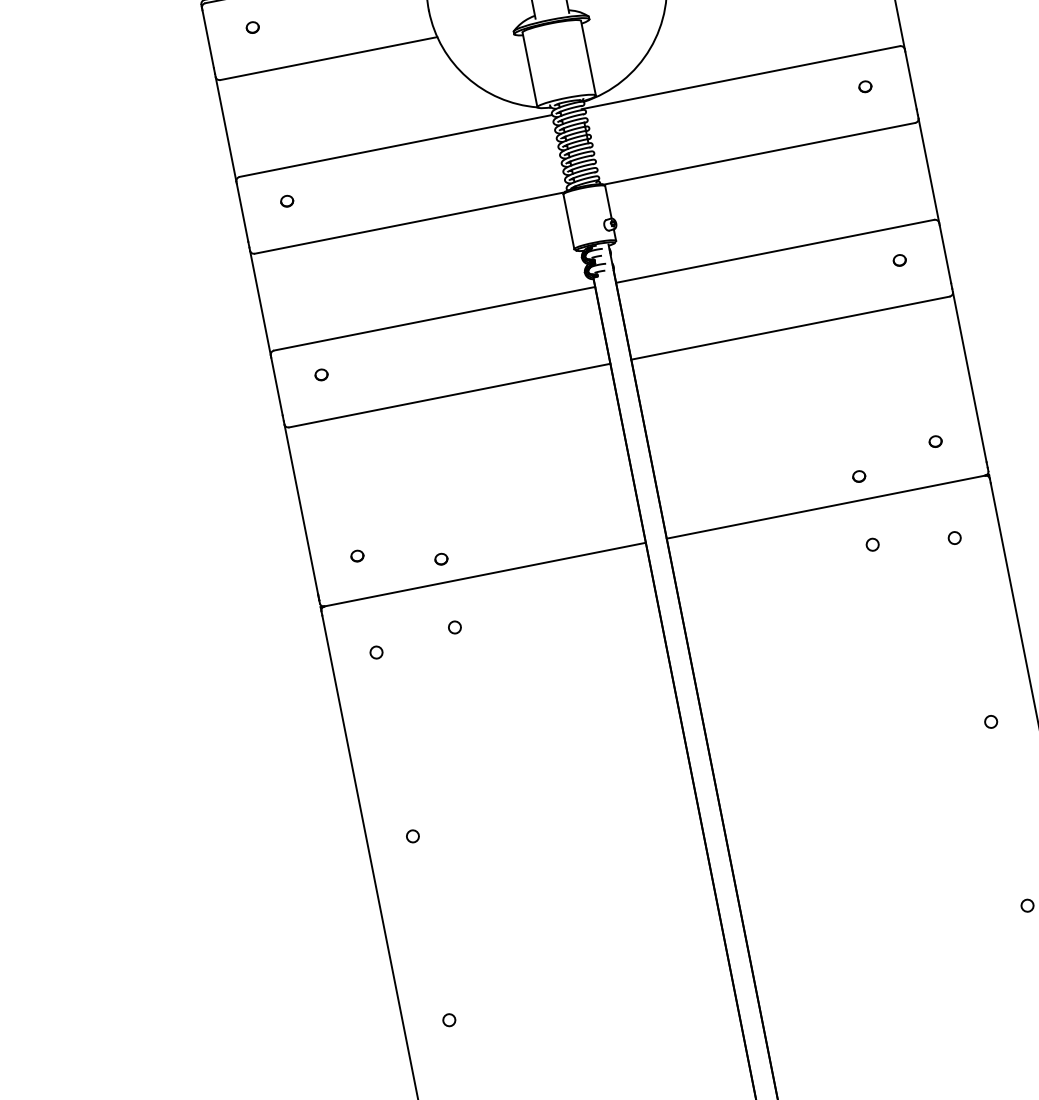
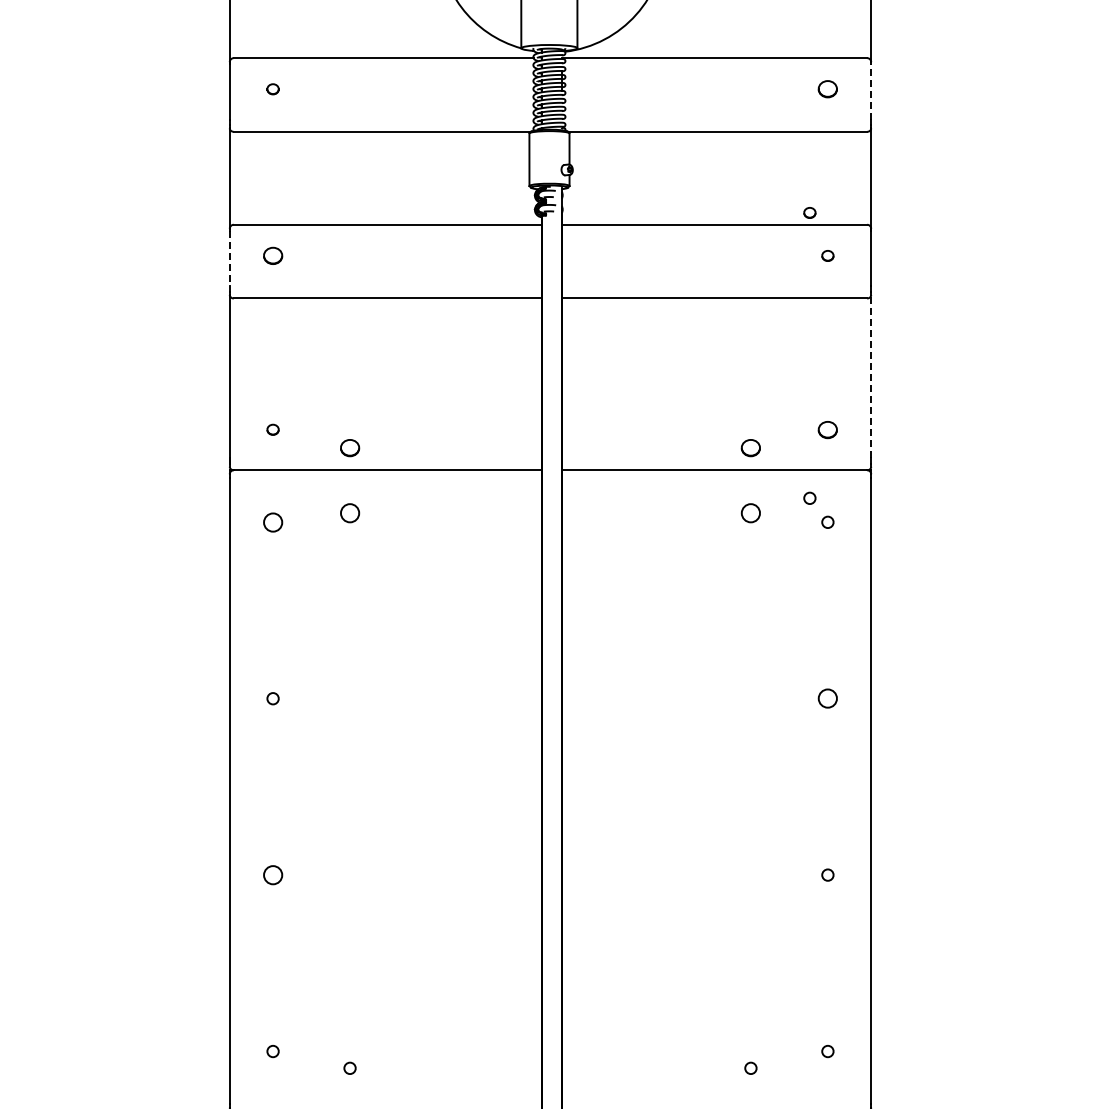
line: (911, 80) -> (871, 91), solid -> dashed
part: (865, 87) -> (827, 89), size x1.6
part: (871, 218) -> (809, 212), added
part: (320, 374) -> (272, 255), size x1.6
line: (970, 377) -> (871, 376), solid -> dashed
line: (276, 386) -> (229, 258), solid -> dashed
part: (935, 441) -> (827, 429), size x1.6
part: (858, 476) -> (750, 447), size x1.6
circle: (930, 515) -> (809, 497), added
circle: (872, 544) -> (750, 513), size x1.6
part: (440, 558) -> (349, 447), size x1.6
circle: (454, 627) -> (349, 513), size x1.6
circle: (375, 651) -> (272, 521), size x1.6
circle: (990, 721) -> (827, 698), size x1.6
circle: (448, 1019) -> (272, 874), size x1.6

